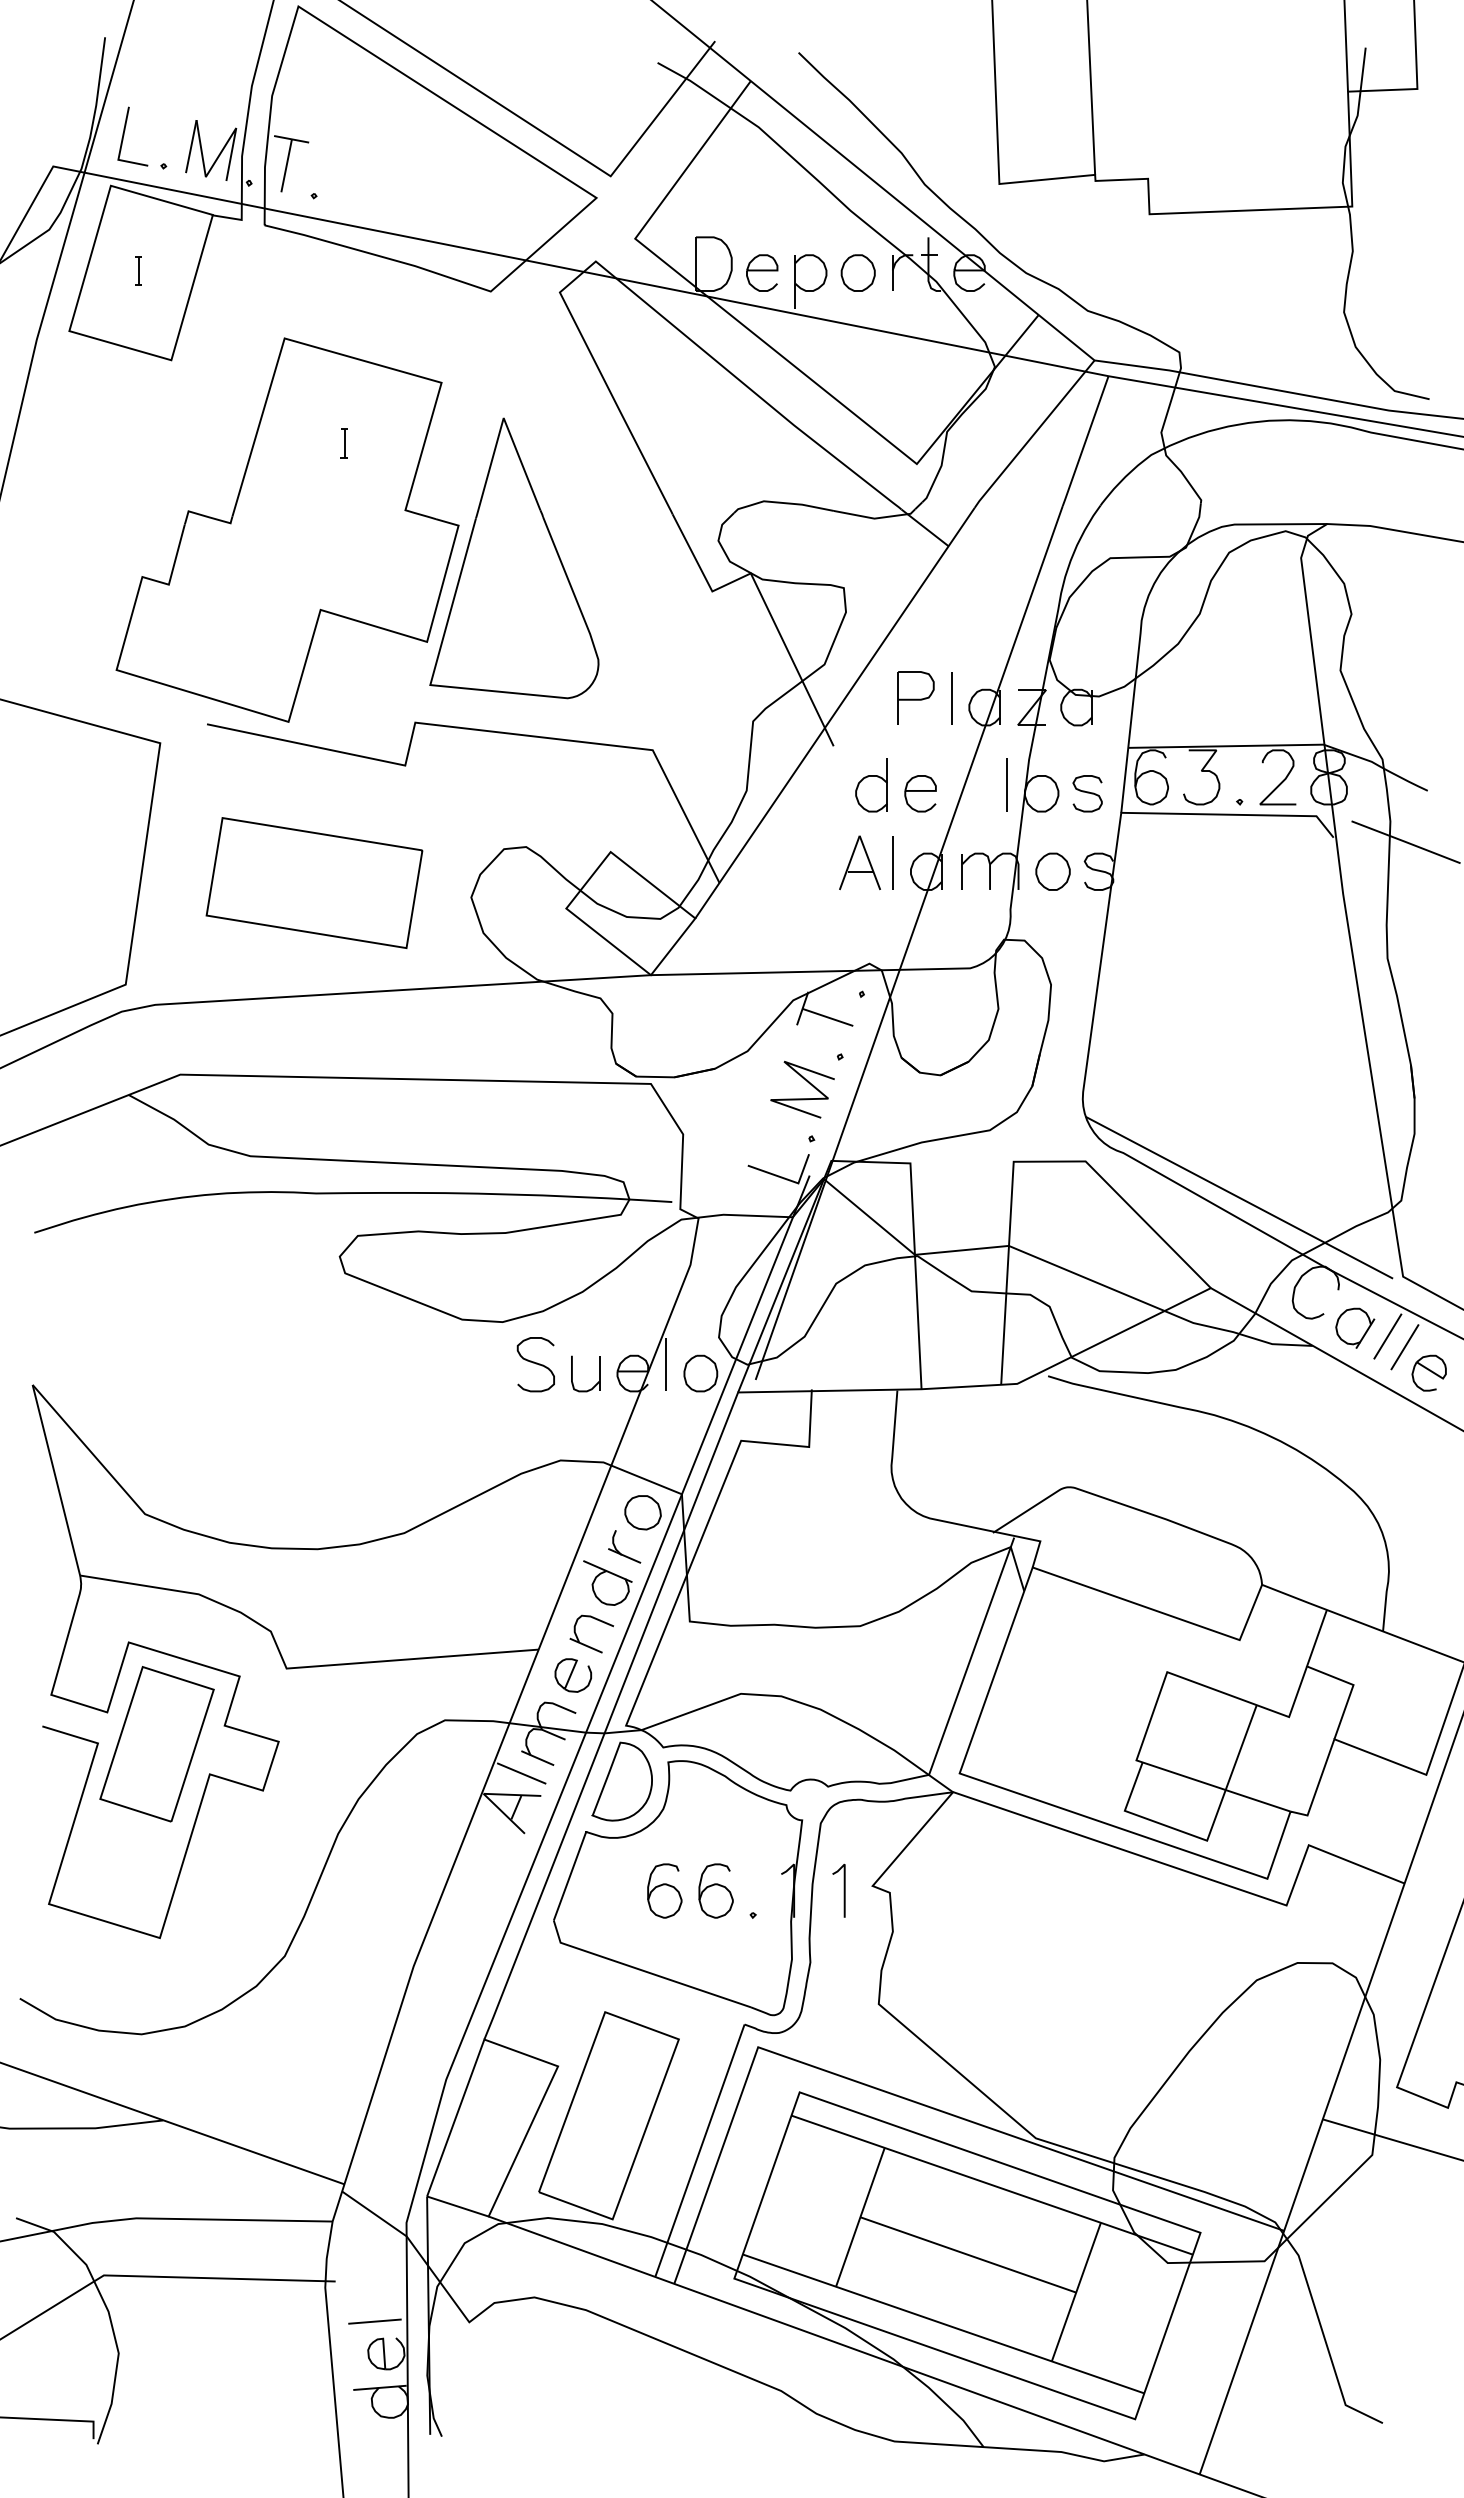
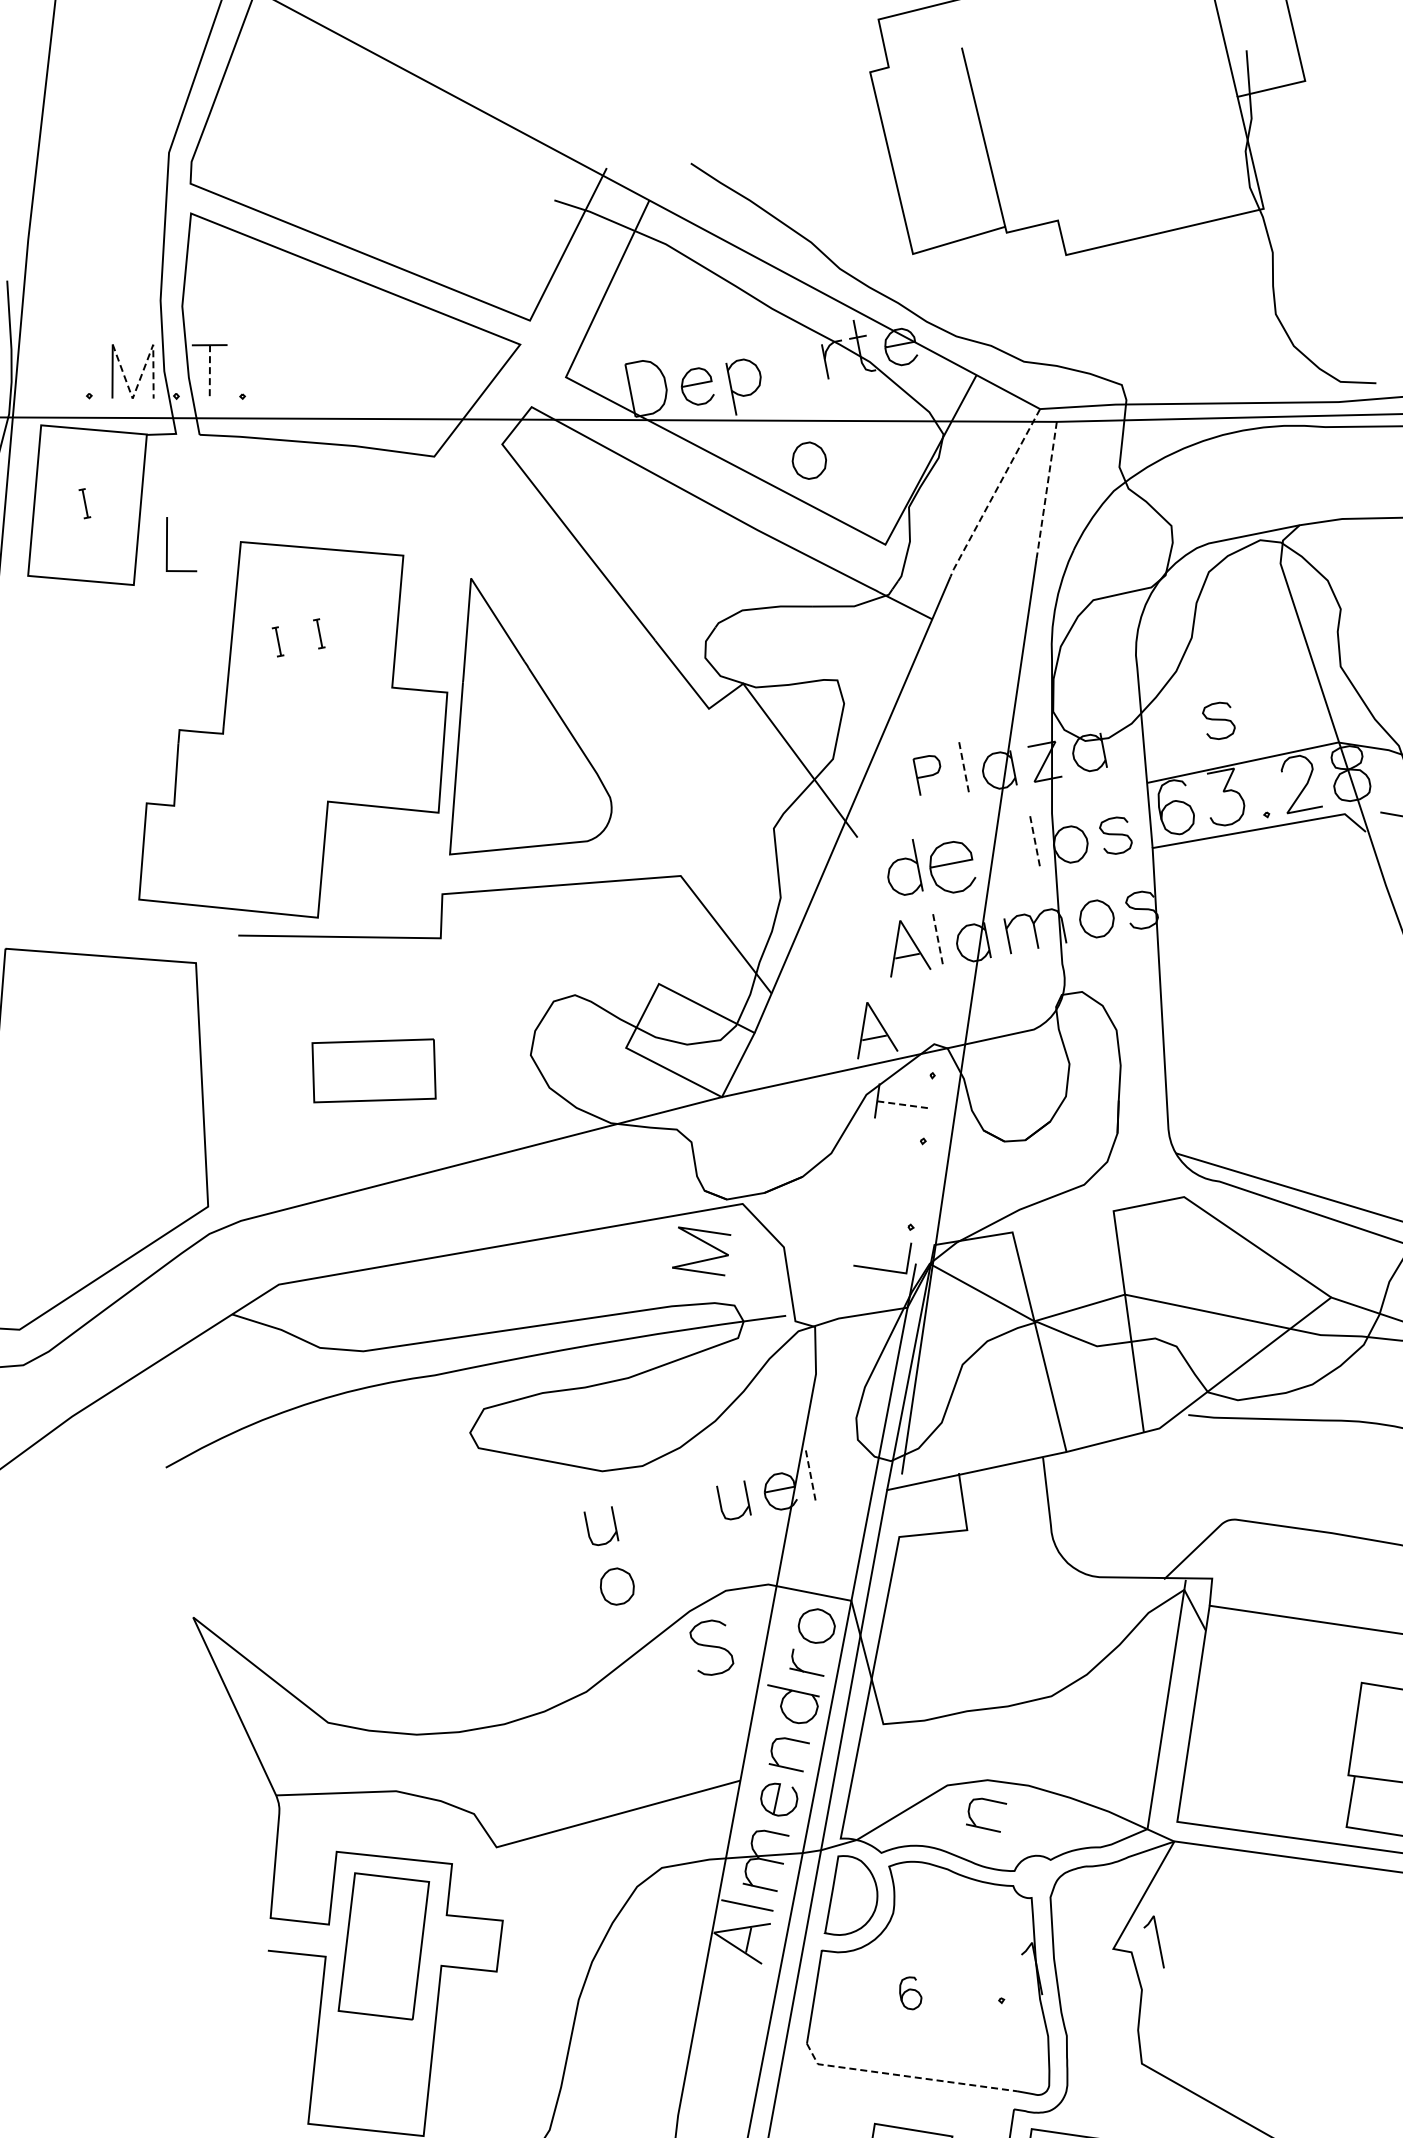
line: (124, 135) -> (168, 546), moved
line: (220, 154) -> (142, 373), solid -> dashed
line: (286, 164) -> (209, 370), solid -> dashed
part: (857, 272) -> (808, 460), moved
line: (1034, 434) -> (995, 493), solid -> dashed
line: (1085, 442) -> (1046, 491), solid -> dashed
part: (301, 443) -> (277, 641), added
part: (915, 697) -> (928, 774), size x0.7
line: (951, 698) -> (964, 768), solid -> dashed
curve: (1210, 700) -> (1218, 720), added
line: (1007, 784) -> (1035, 841), solid -> dashed
part: (920, 793) -> (951, 867), size x1.4
line: (893, 863) -> (938, 941), solid -> dashed
part: (314, 882) -> (373, 1070), size x0.6
part: (811, 936) -> (872, 1028), added
line: (827, 1017) -> (903, 1105), solid -> dashed
part: (808, 1083) -> (706, 1244), moved
curve: (535, 1364) -> (711, 1647), moved
line: (665, 1364) -> (810, 1476), solid -> dashed
part: (437, 1373) -> (588, 1528), added
part: (700, 1373) -> (616, 1586), moved
part: (768, 1741) -> (983, 1826), added
part: (664, 1890) -> (909, 1993), size x0.6
part: (715, 1890) -> (959, 1983), removed
line: (843, 1890) -> (1157, 1941), moved
line: (644, 1971) -> (905, 2076), solid -> dashed

